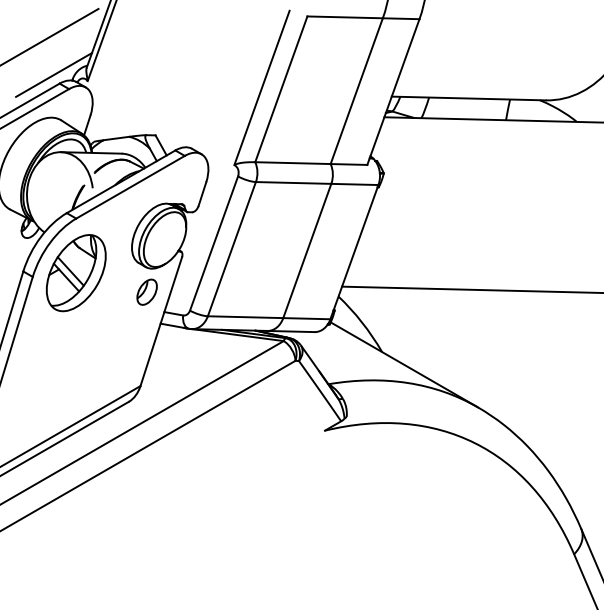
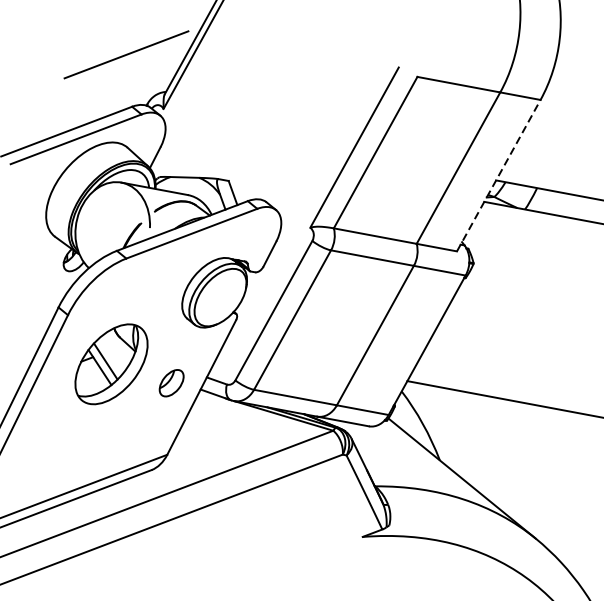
line: (54, 74) -> (128, 95), removed
line: (393, 91) -> (498, 175), solid -> dashed
part: (76, 273) -> (111, 364), moved
part: (146, 291) -> (171, 382), moved

